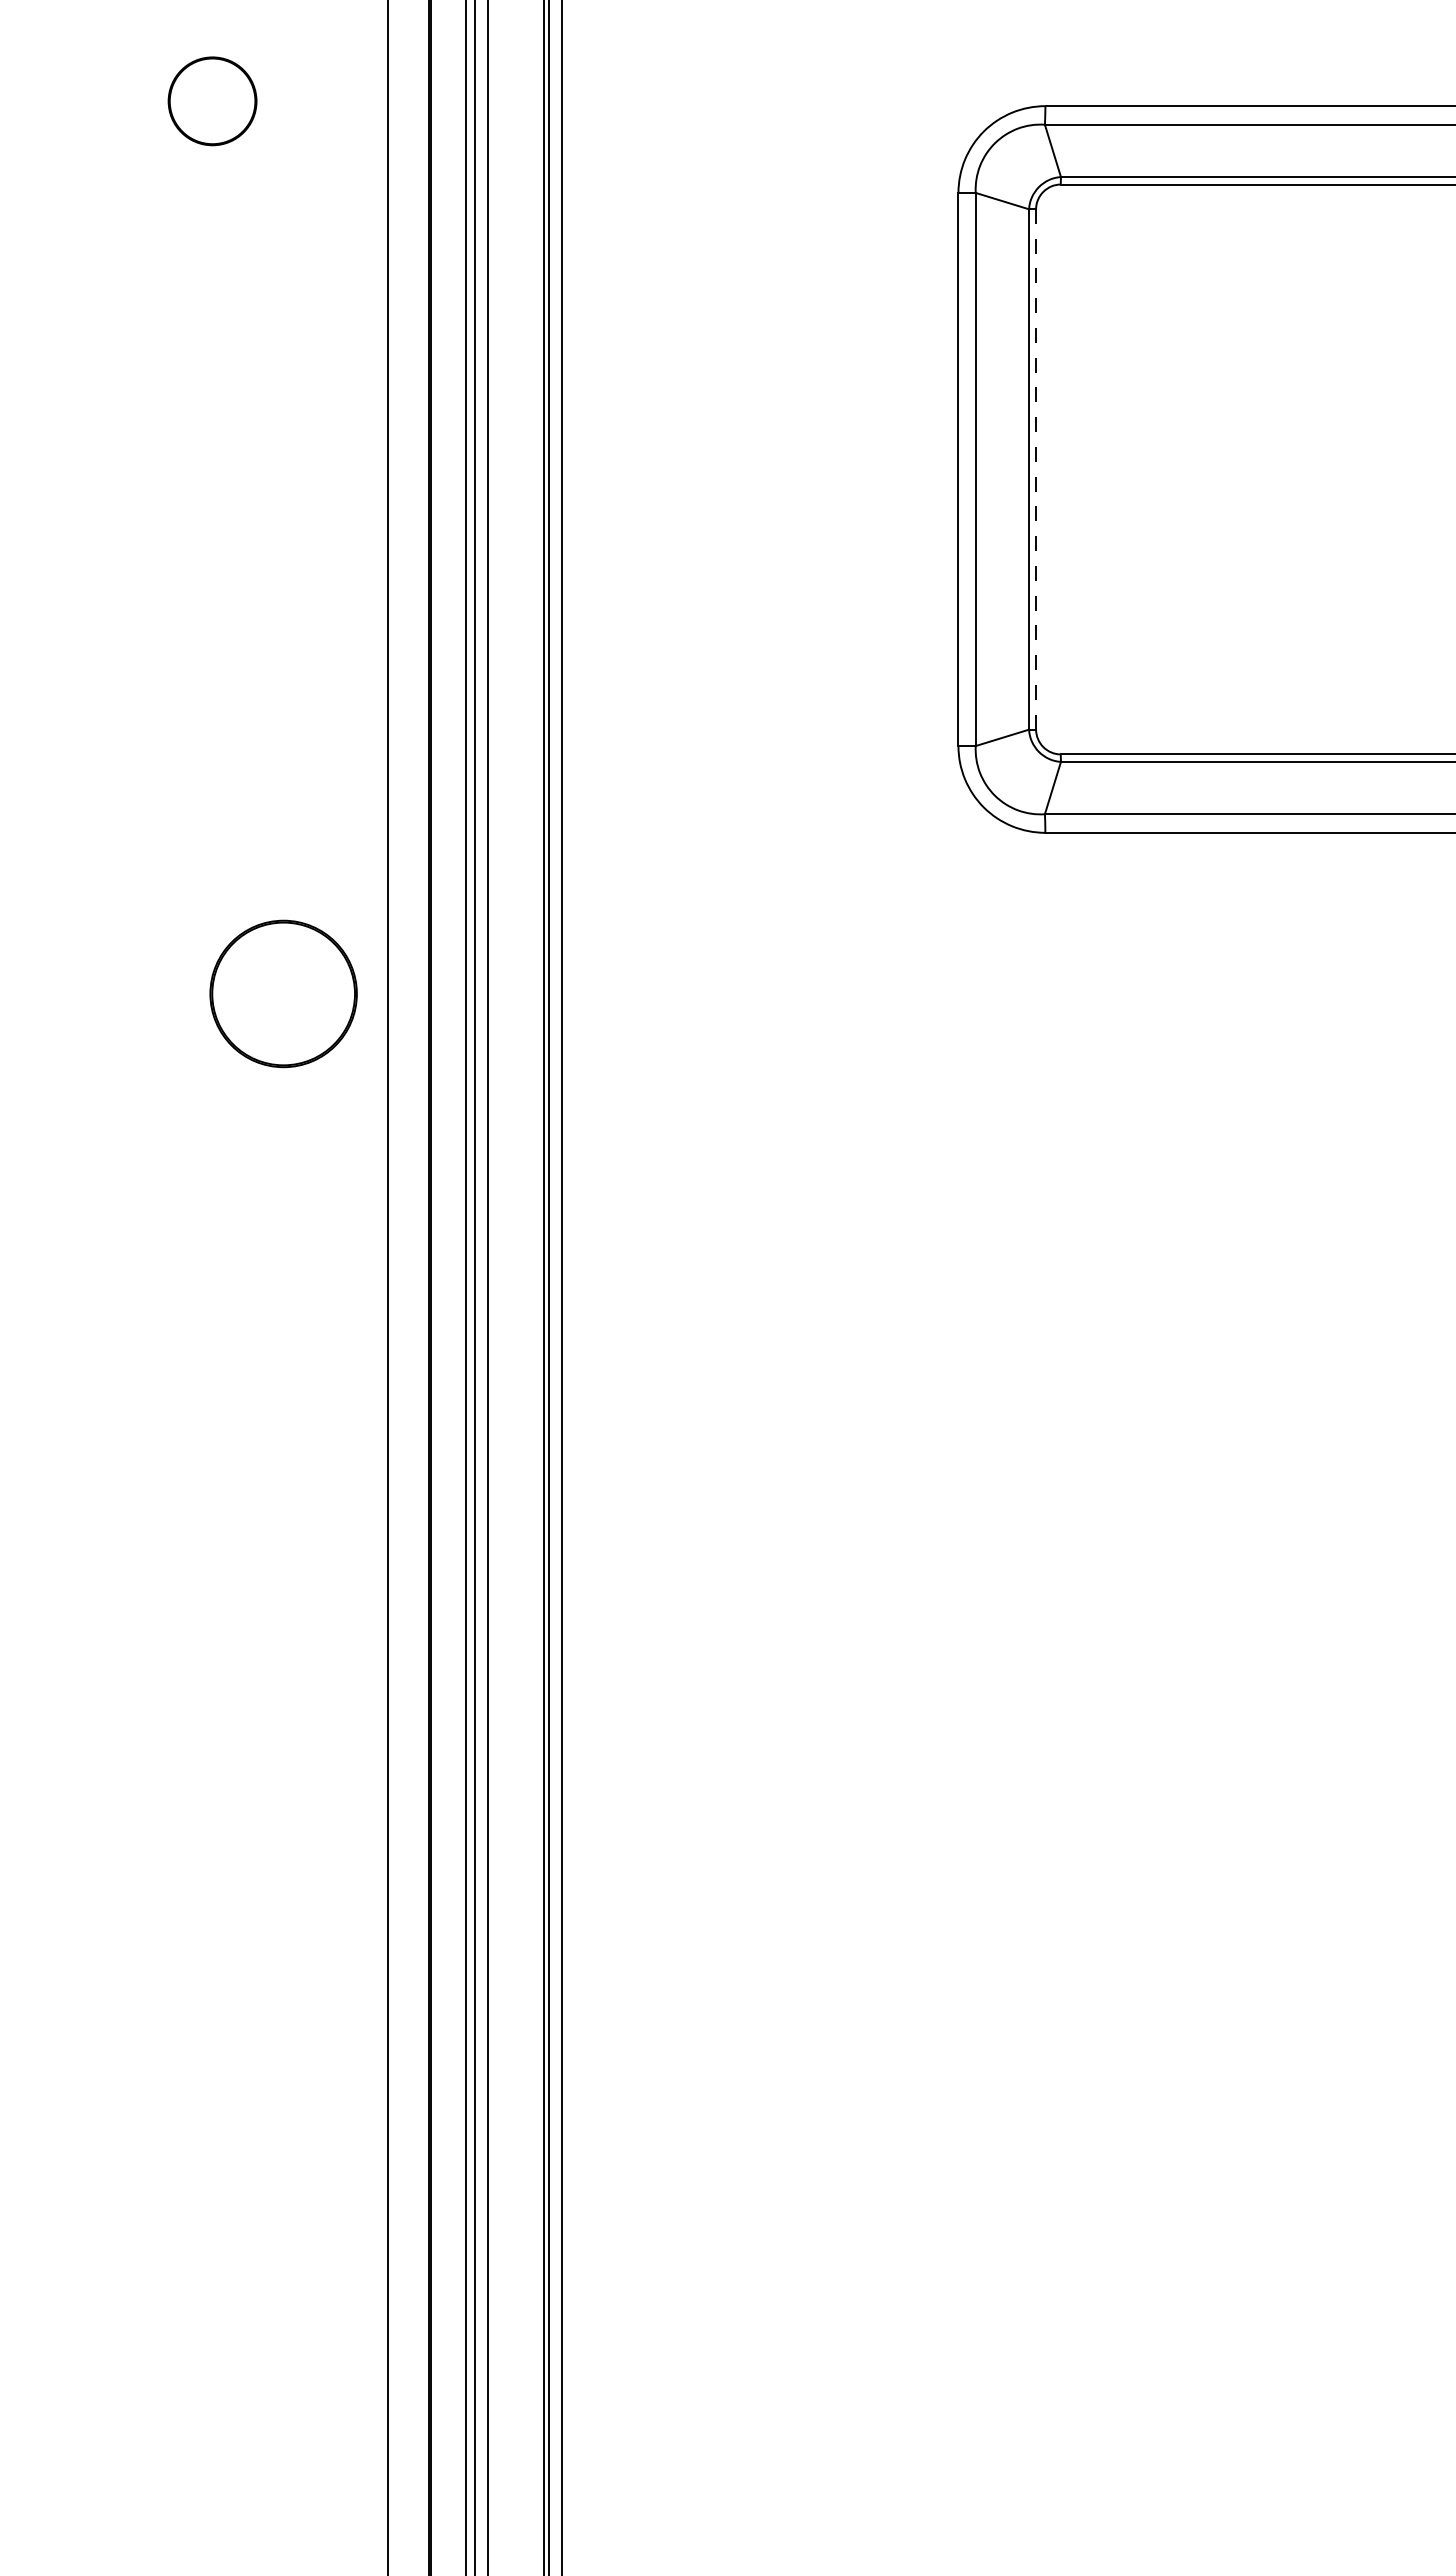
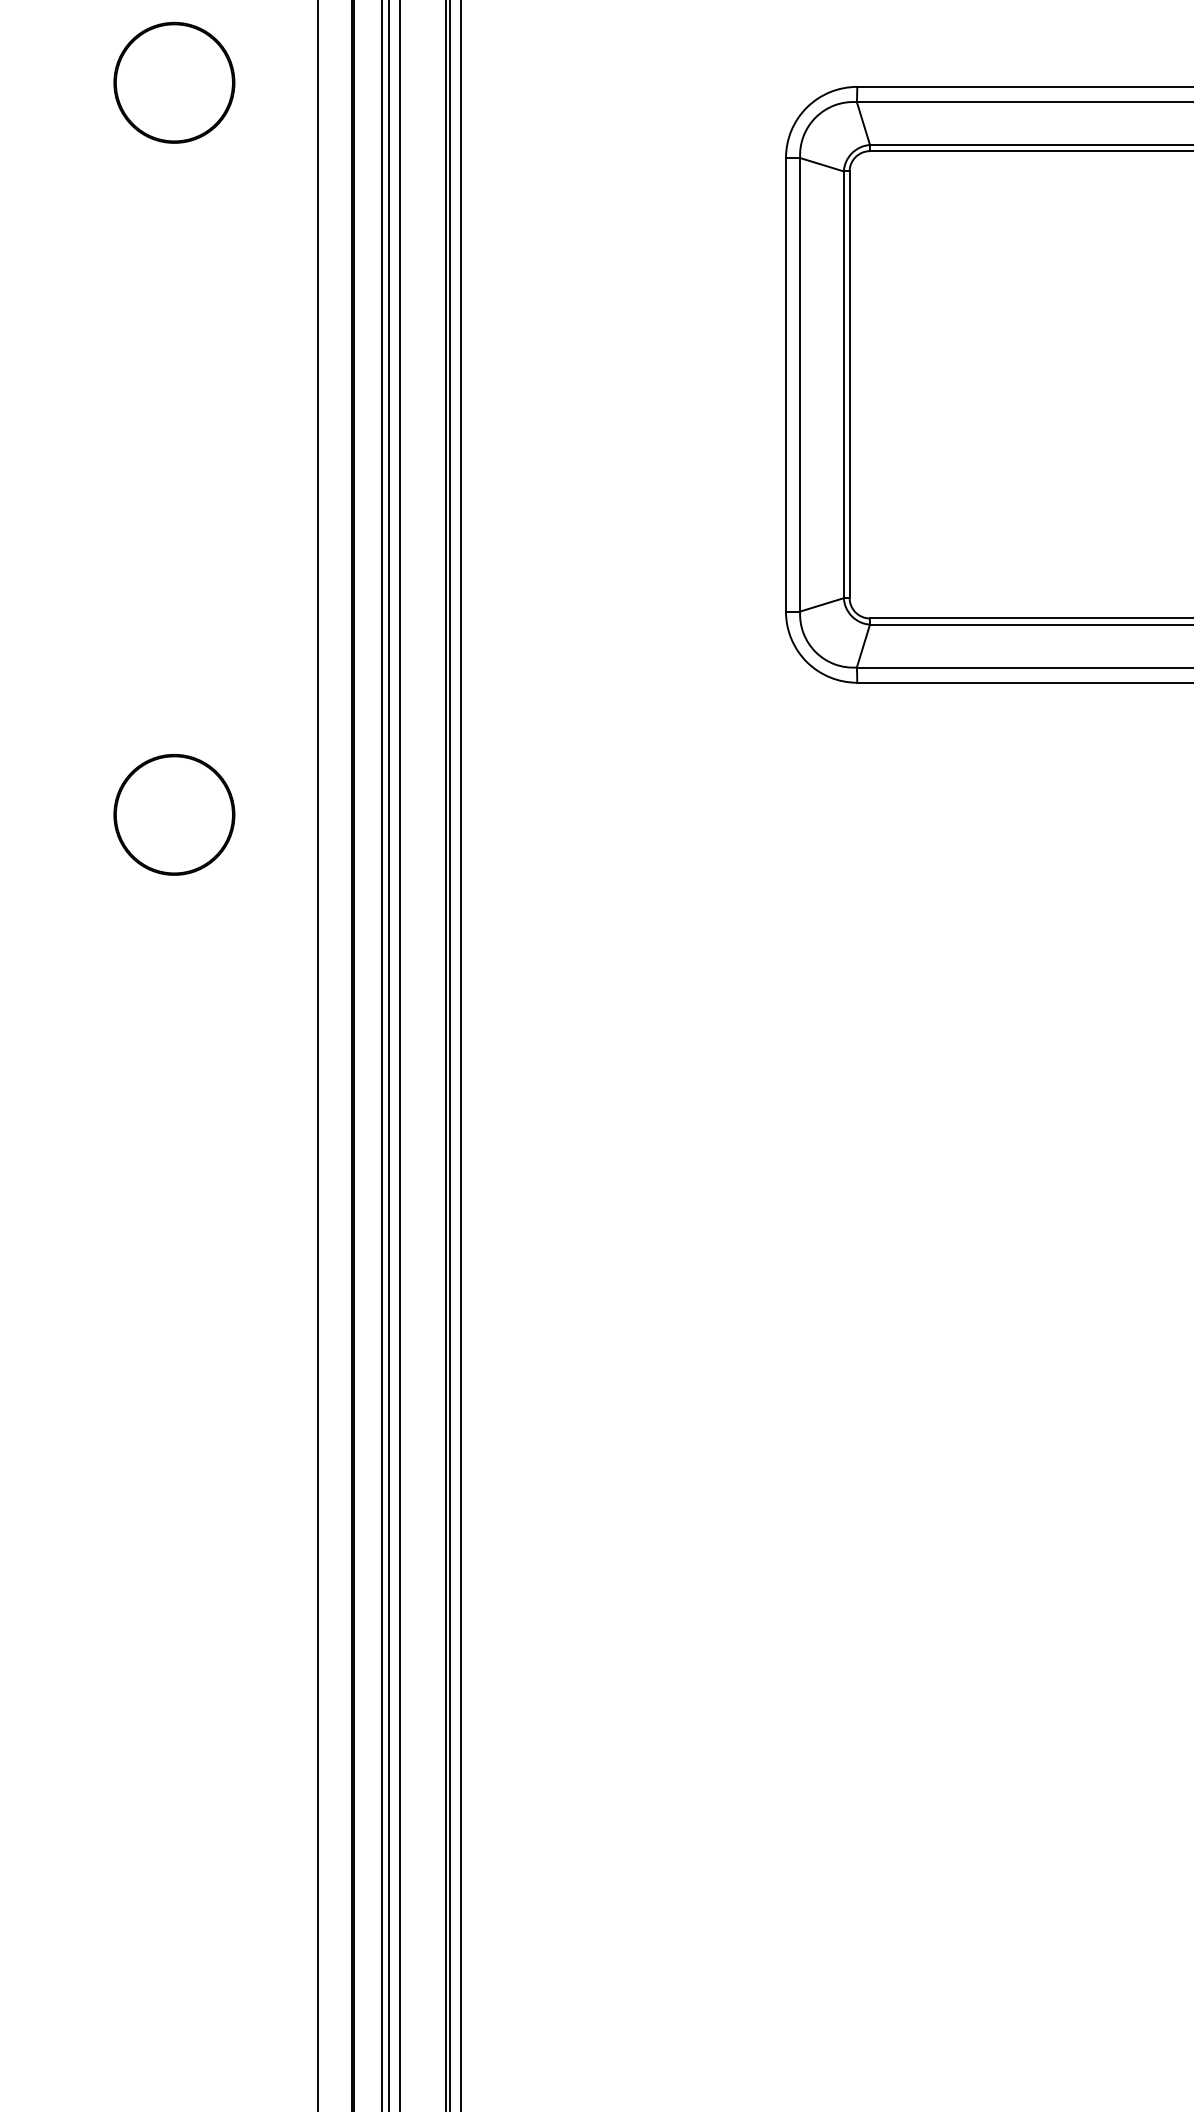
part: (212, 101) -> (174, 83), size x1.67
line: (1036, 469) -> (849, 384), dashed -> solid
part: (283, 993) -> (174, 814), moved

